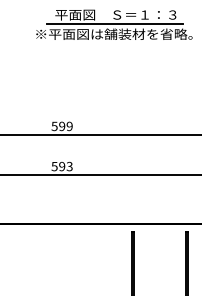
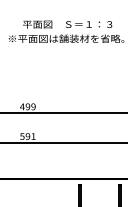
line: (114, 24) -> (66, 31), removed
text: (54, 126) -> (22, 106), 599 -> 499
text: (69, 166) -> (33, 136), 593 -> 591

